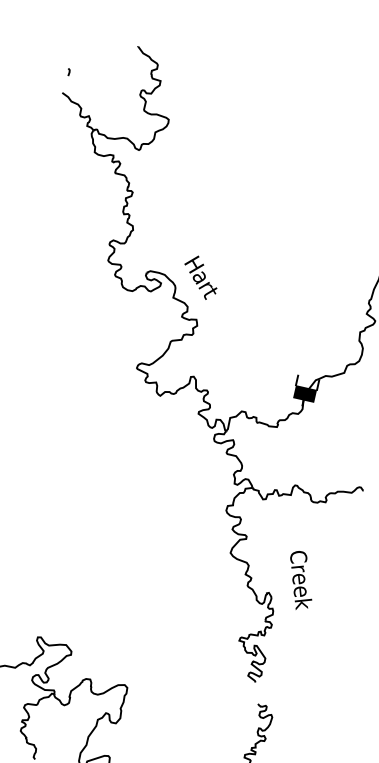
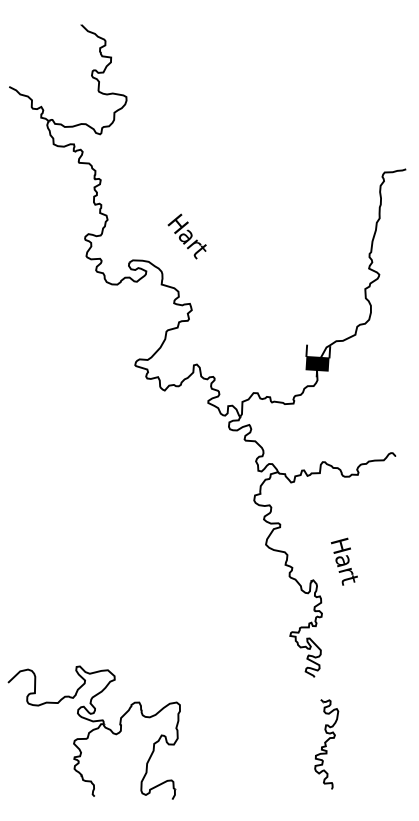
line: (68, 71) -> (12, 63), removed
text: (200, 277) -> (186, 236), moved
text: (300, 580) -> (344, 561), Creek -> Hart

